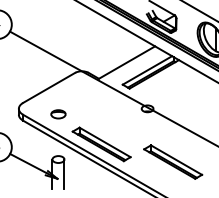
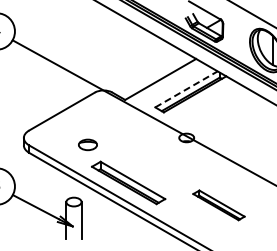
line: (147, 70) -> (186, 89), solid -> dashed
part: (58, 114) -> (87, 144), moved
part: (172, 162) -> (218, 205), size x0.7

